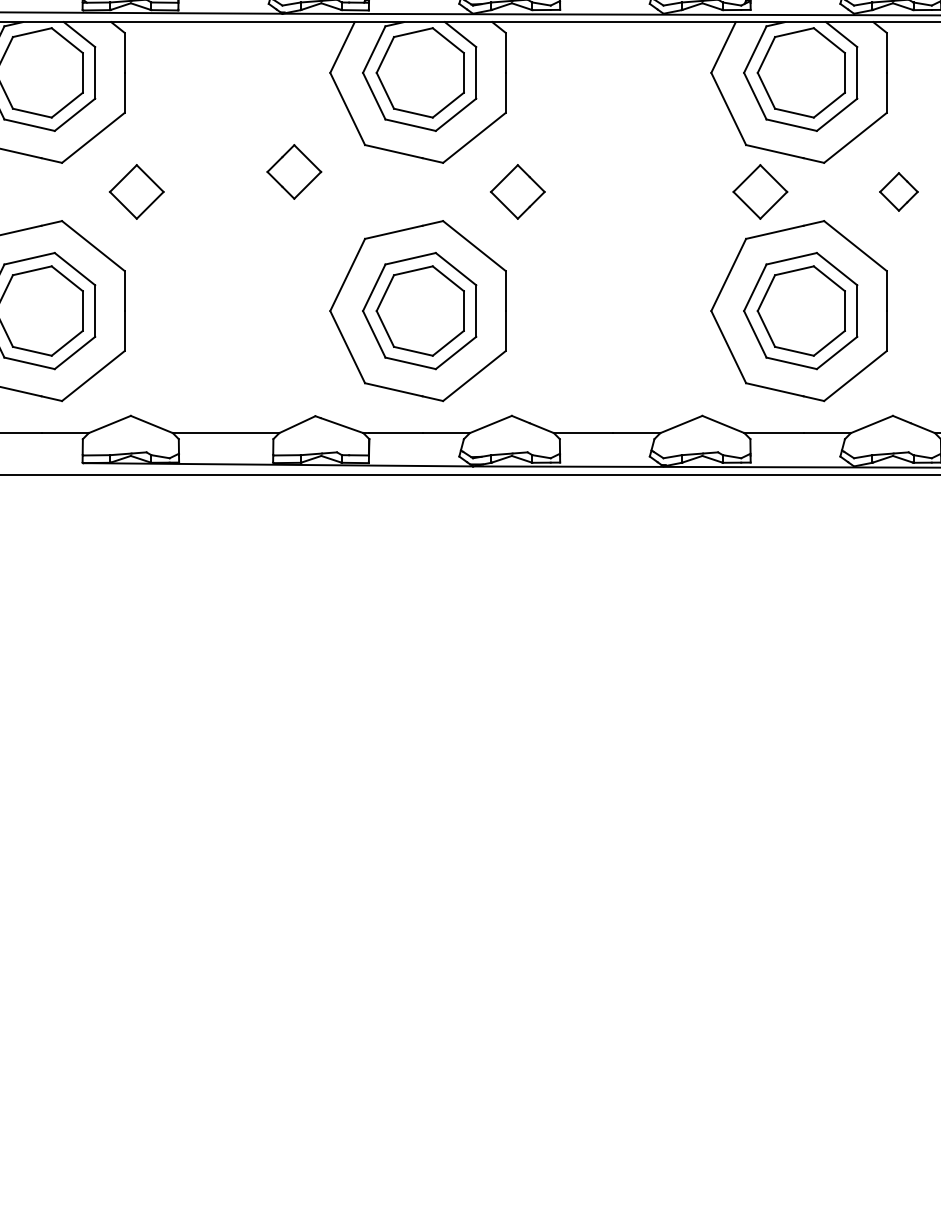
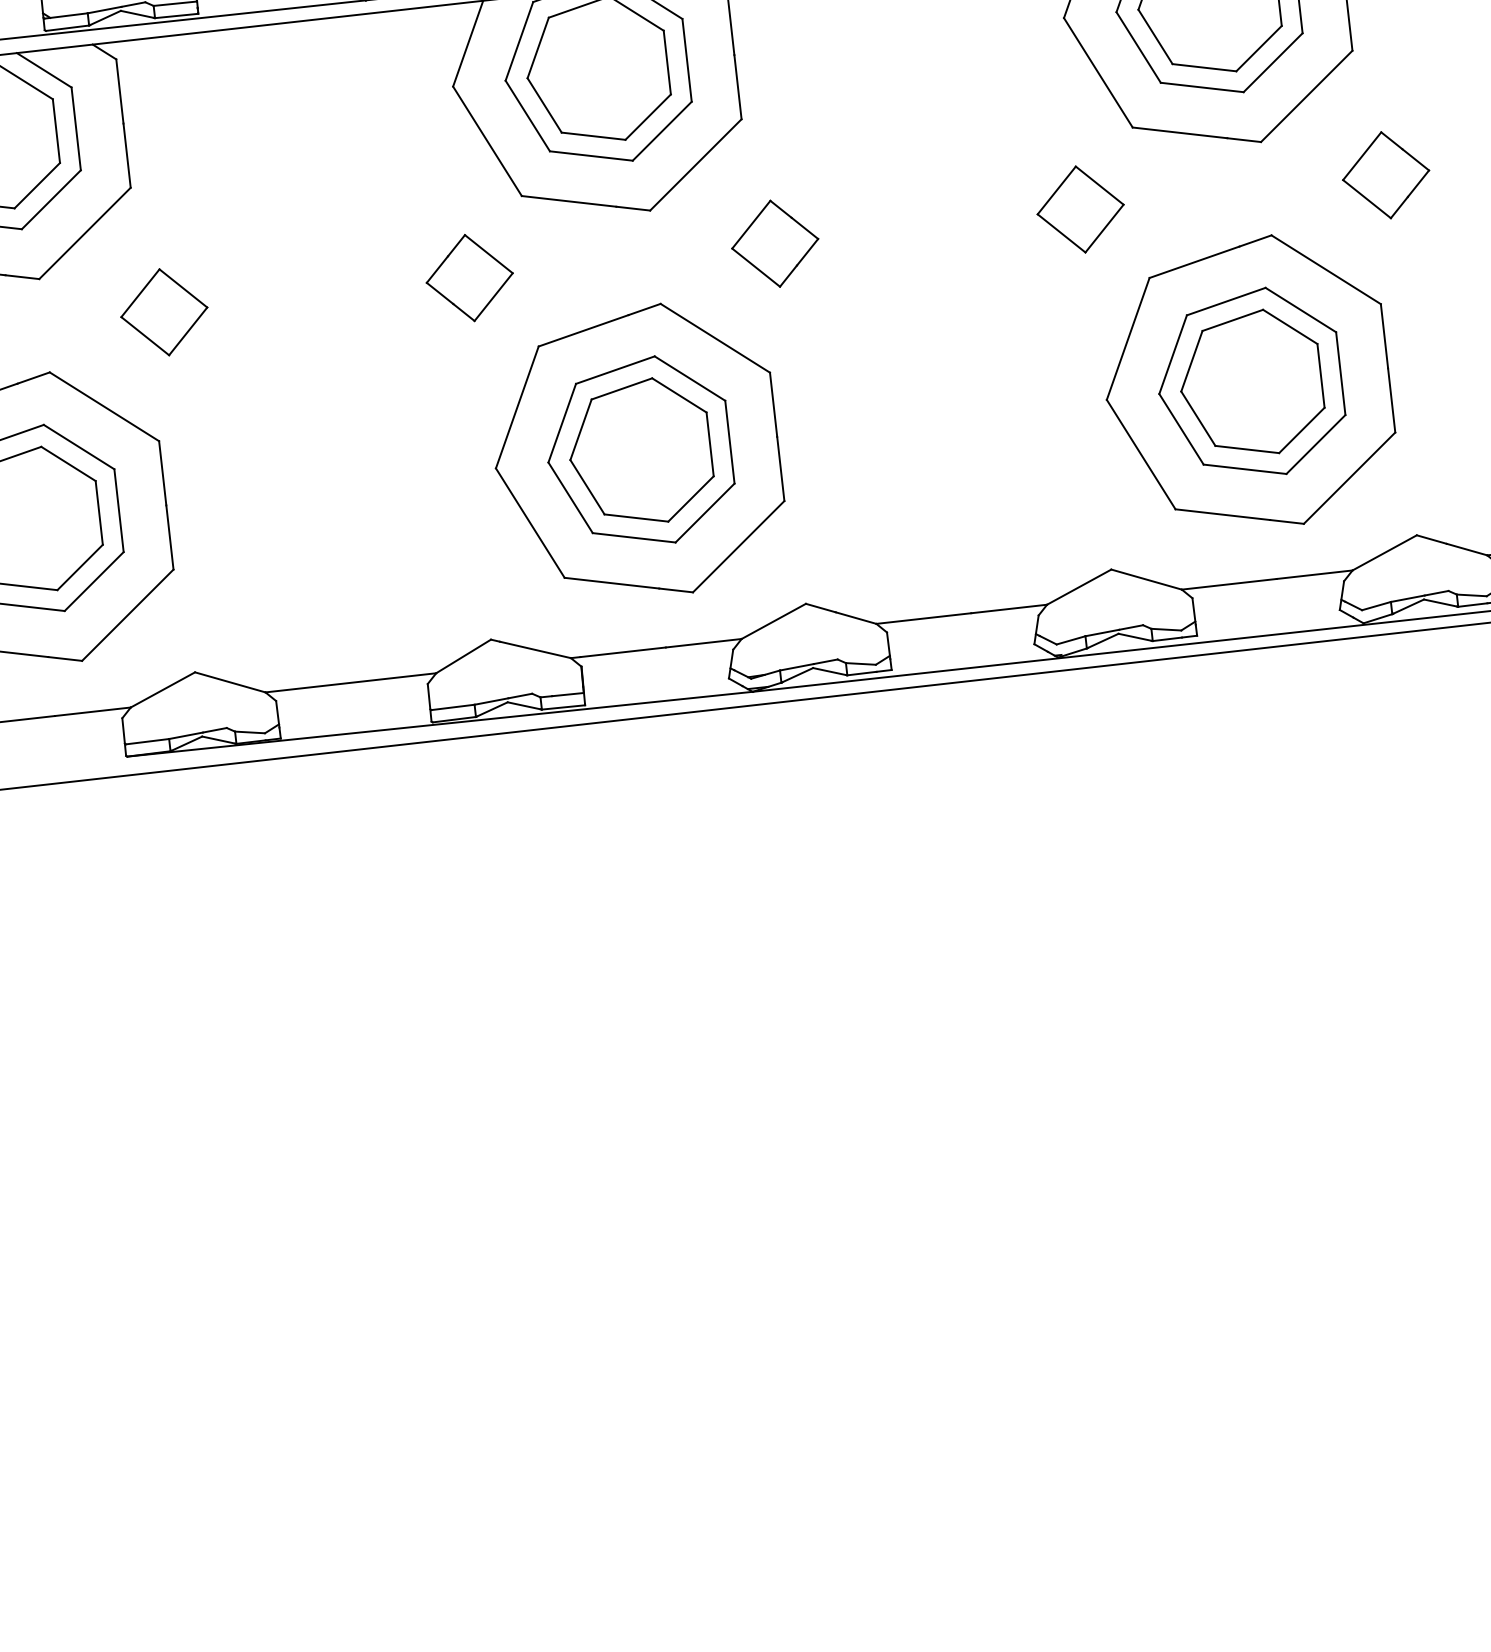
part: (294, 171) -> (469, 277), moved
part: (760, 191) -> (1080, 208), moved
part: (898, 191) -> (1385, 174), size x1.43

